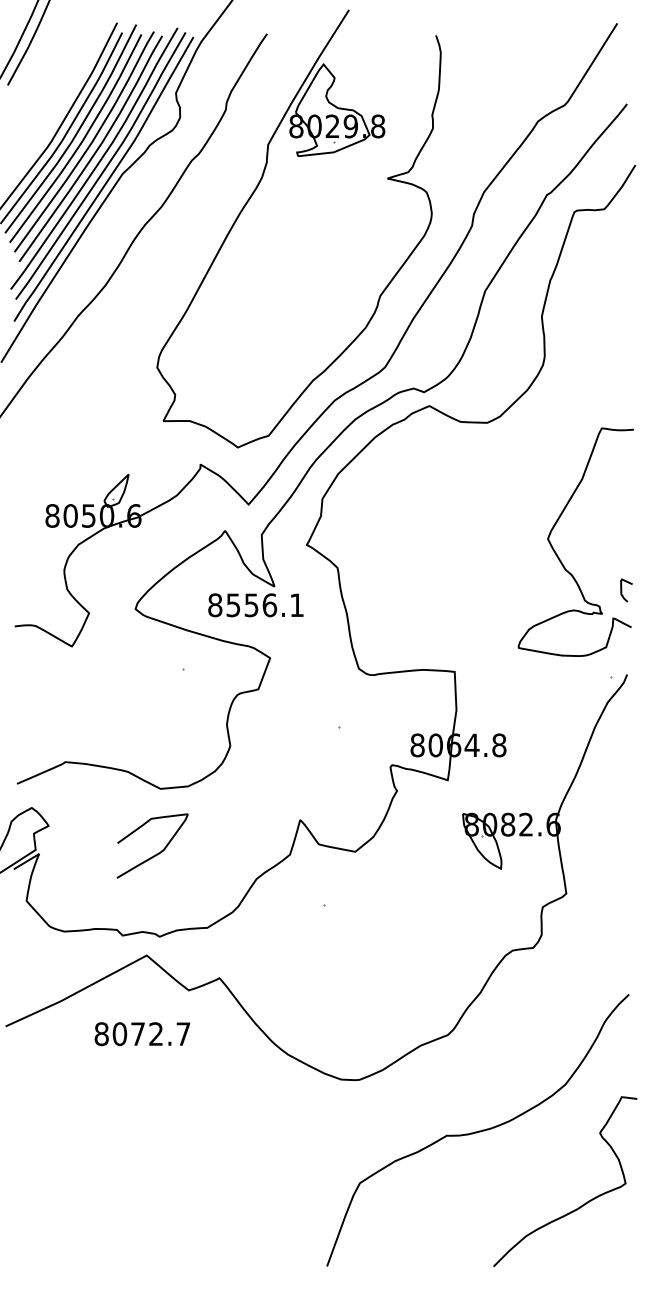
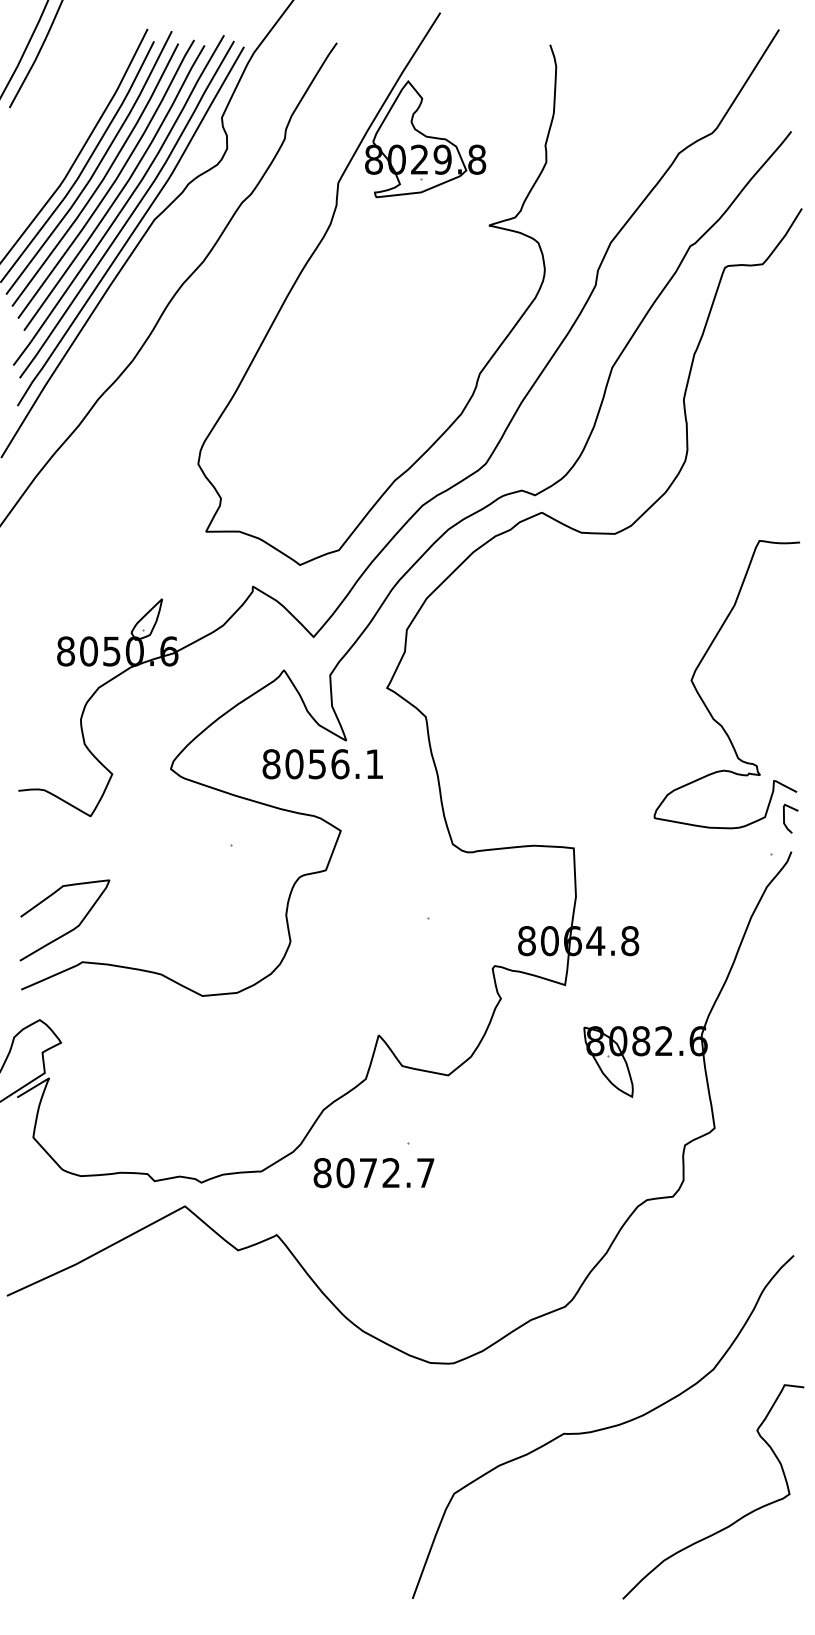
curve: (622, 590) -> (785, 818), moved
text: (233, 605) -> (294, 764), 8556.1 -> 8056.1
curve: (156, 853) -> (69, 929), moved
text: (142, 1034) -> (374, 1173), moved

